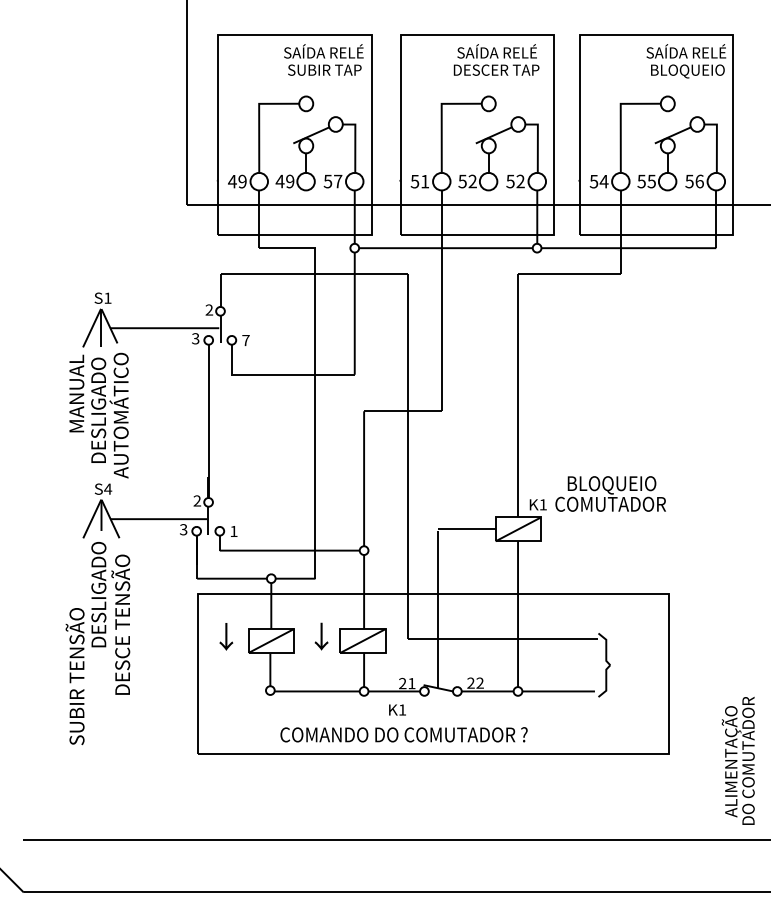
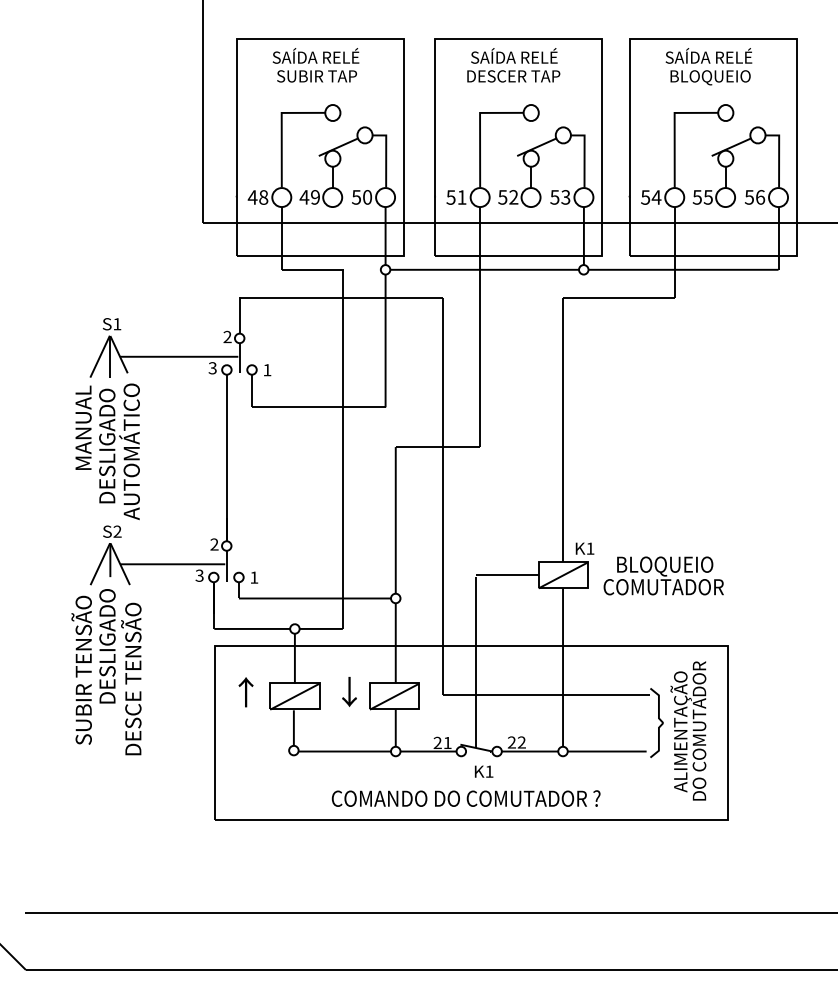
text: (323, 60) -> (315, 65), moved
text: (496, 60) -> (513, 65), moved
text: (685, 61) -> (708, 66), moved
text: (242, 181) -> (263, 197), 49 -> 48
text: (338, 181) -> (367, 197), 57 -> 50
text: (520, 181) -> (565, 197), 52 -> 53
text: (246, 340) -> (267, 370), 7 -> 1
text: (108, 488) -> (117, 531), S4 -> S2
text: (610, 493) -> (663, 575), moved
text: (225, 637) -> (245, 692), ↓ -> ↑
text: (74, 675) -> (81, 669), moved
text: (397, 709) -> (483, 771), moved
text: (403, 734) -> (465, 798), moved
text: (738, 760) -> (688, 730), moved

